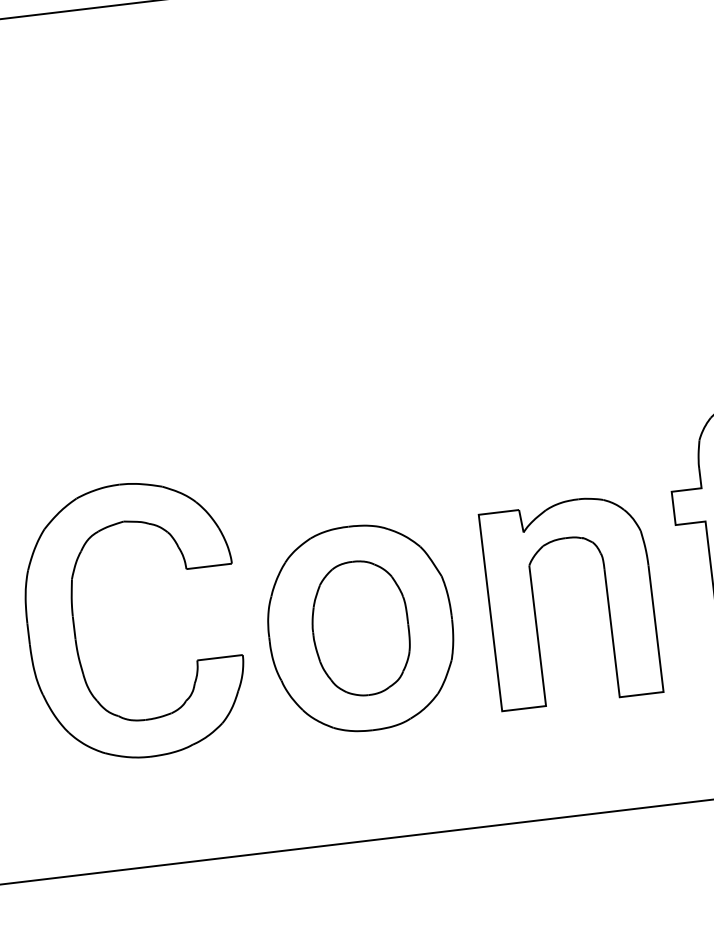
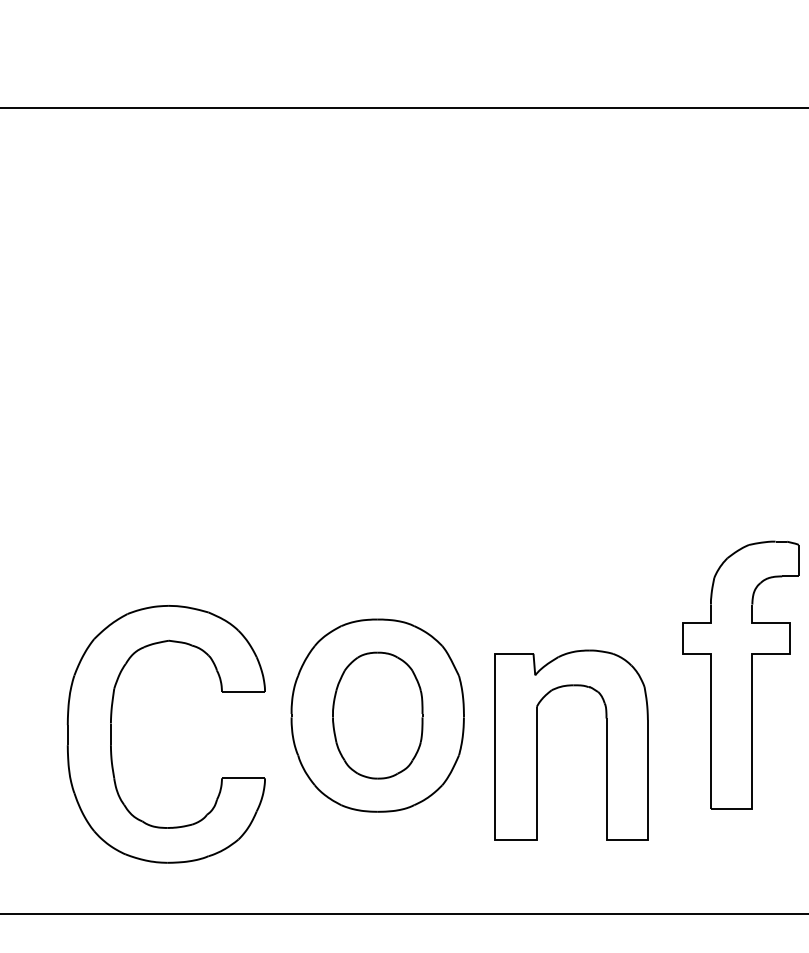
part: (534, 605) -> (537, 744), moved
part: (74, 628) -> (111, 734), moved

